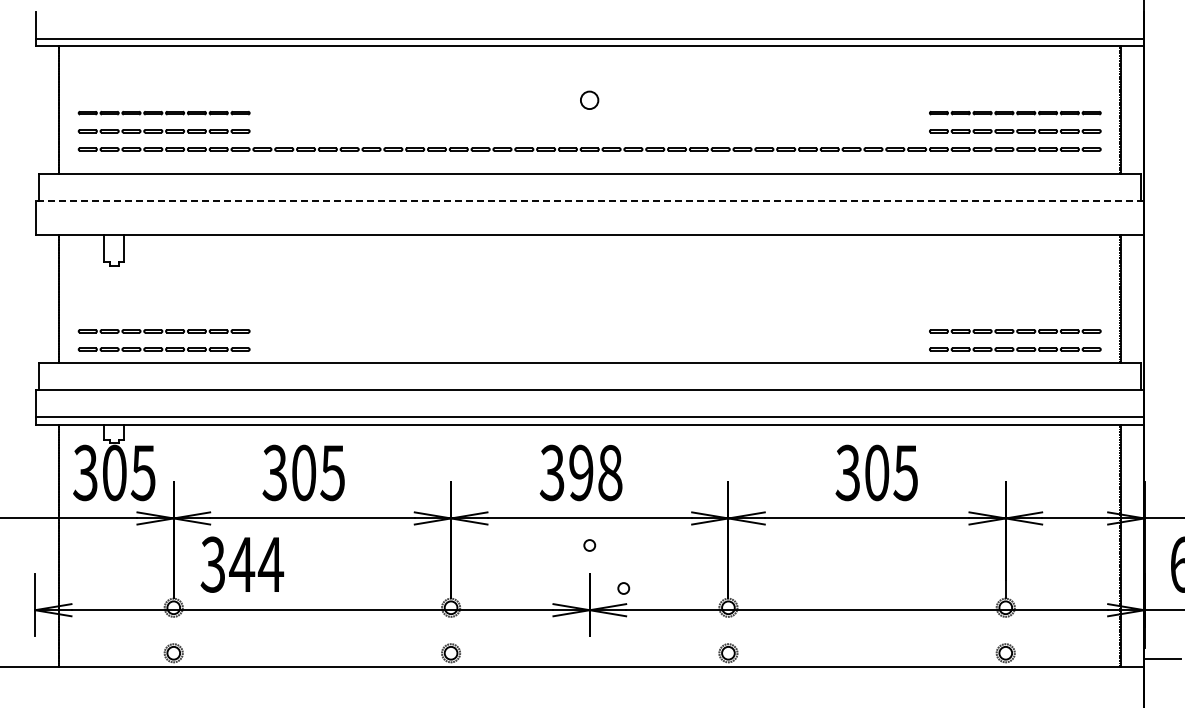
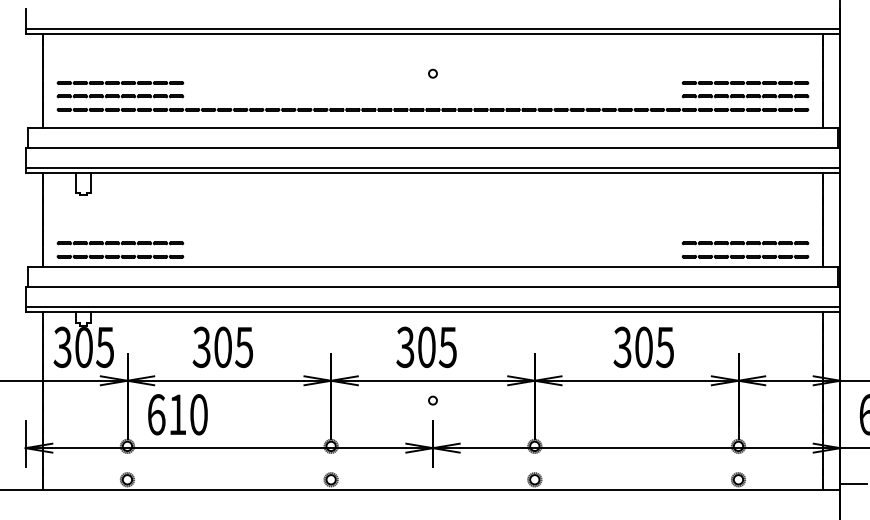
circle: (589, 100) -> (432, 73), size x0.62
line: (589, 201) -> (432, 148), dashed -> solid
line: (589, 228) -> (432, 167), added
text: (595, 472) -> (437, 347), 398 -> 305
text: (242, 564) -> (177, 414), 344 -> 610
circle: (623, 588) -> (457, 432), removed

